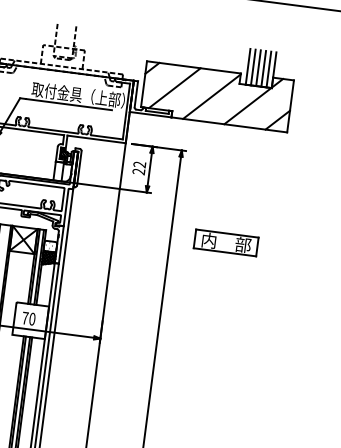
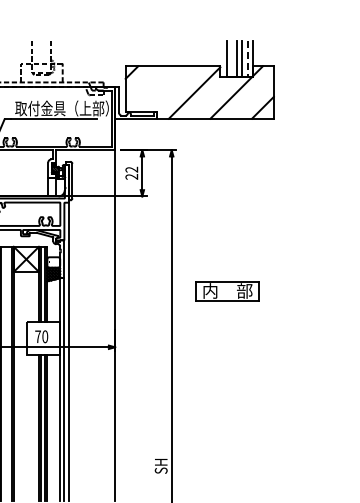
line: (252, 67) -> (231, 58), removed
line: (268, 70) -> (247, 59), solid -> dashed
line: (174, 88) -> (156, 89), removed
part: (226, 243) -> (227, 291), moved

